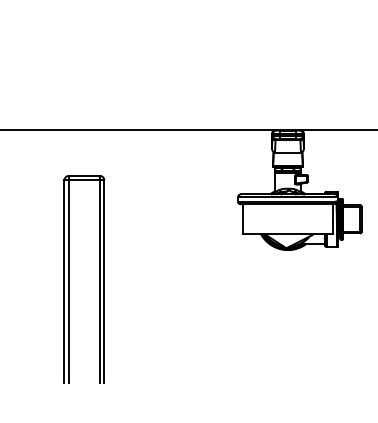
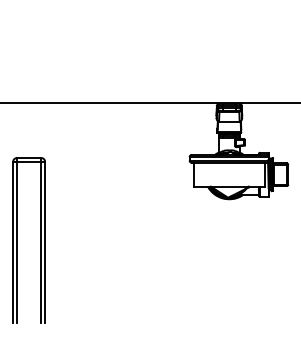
part: (69, 279) -> (17, 240), moved

